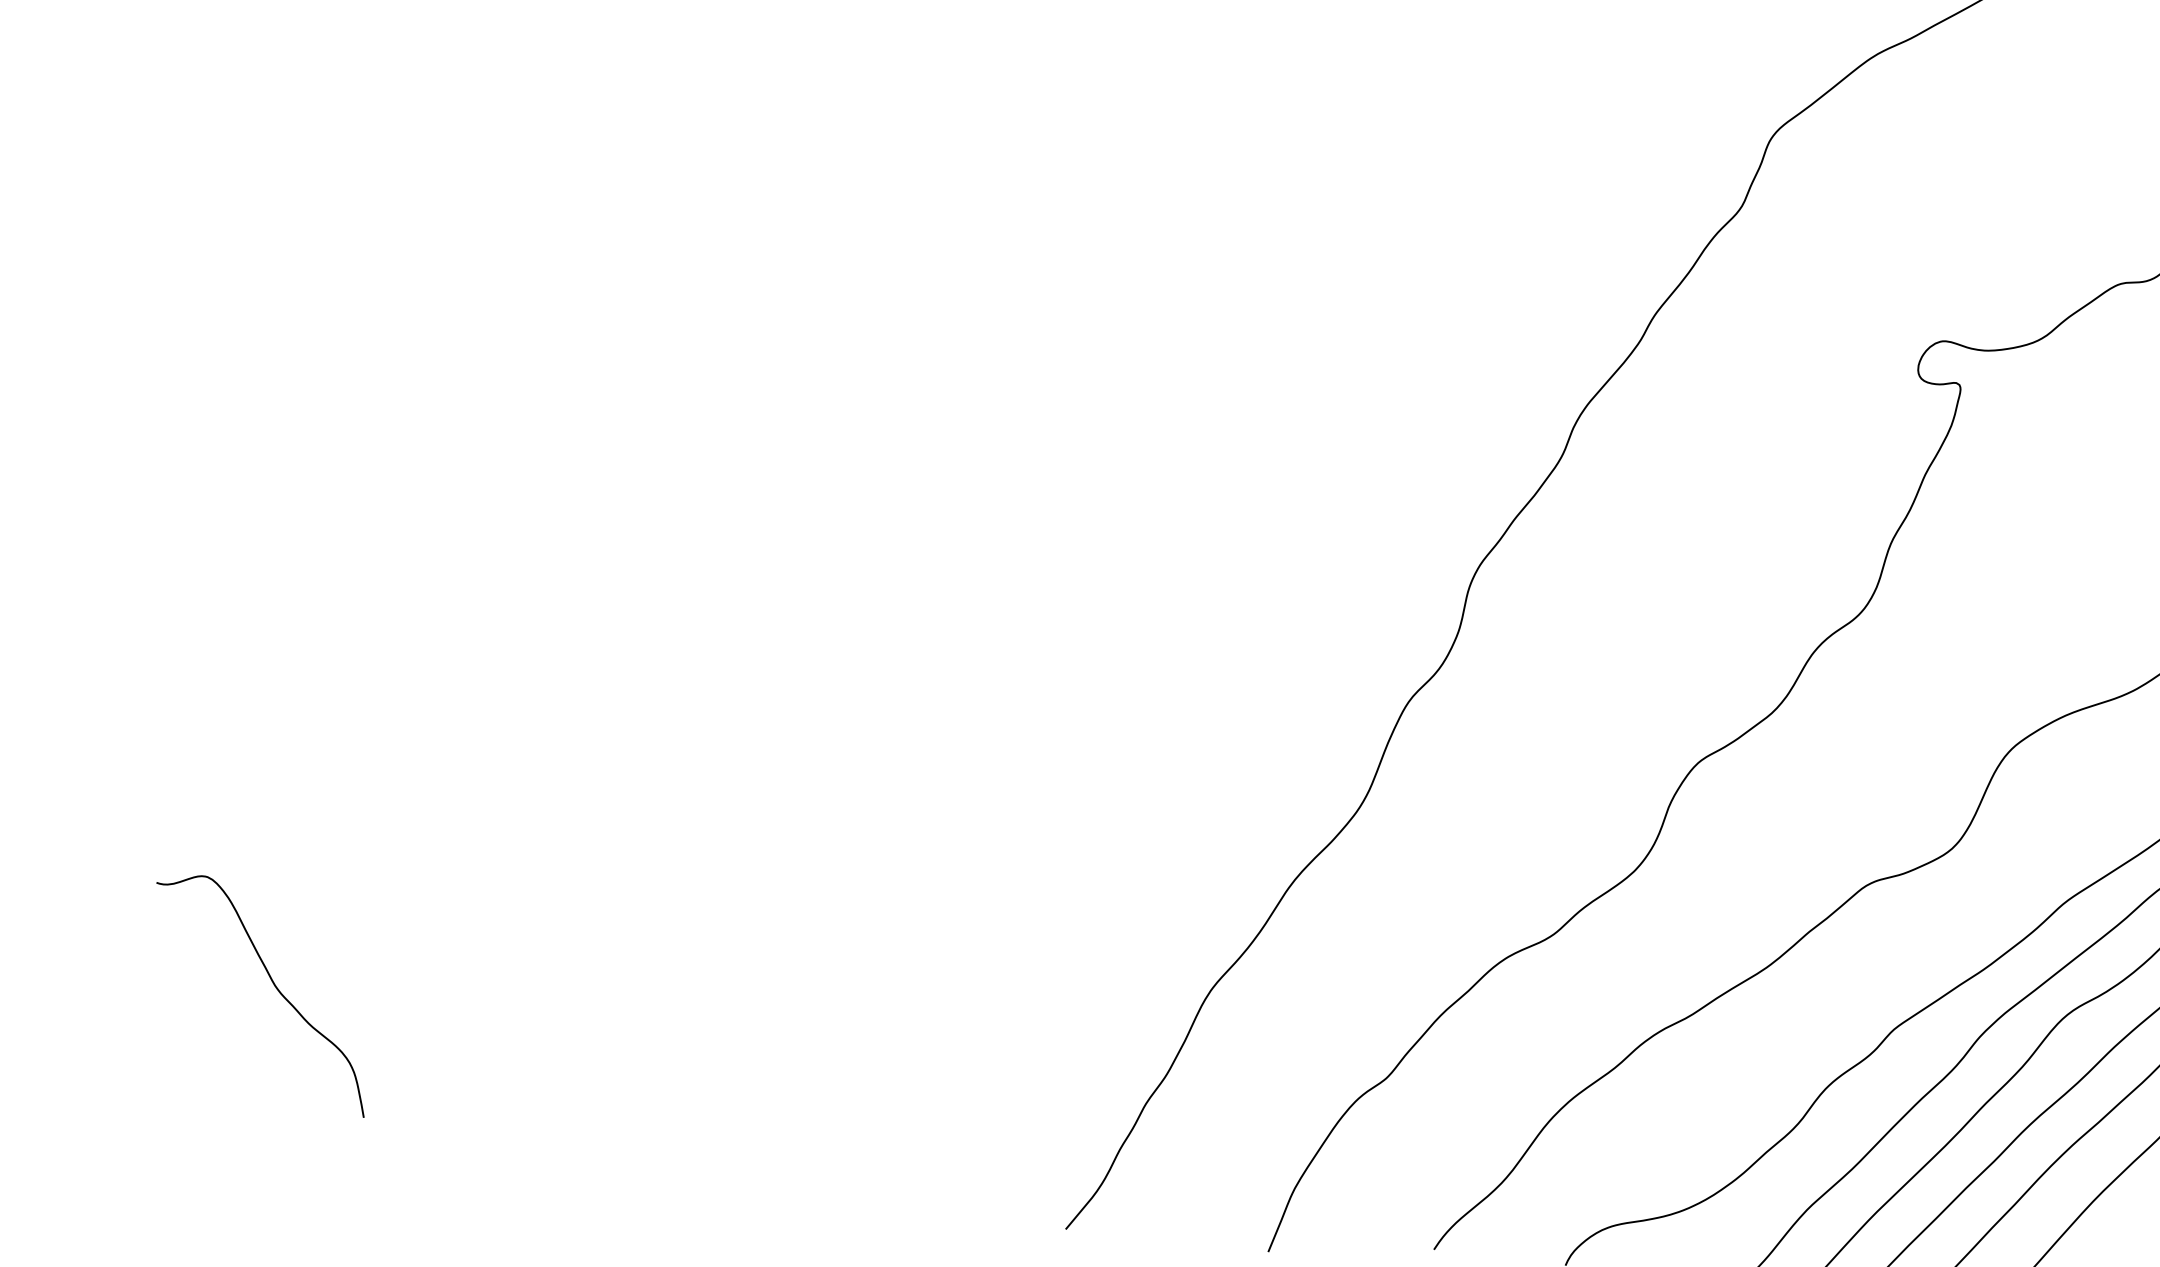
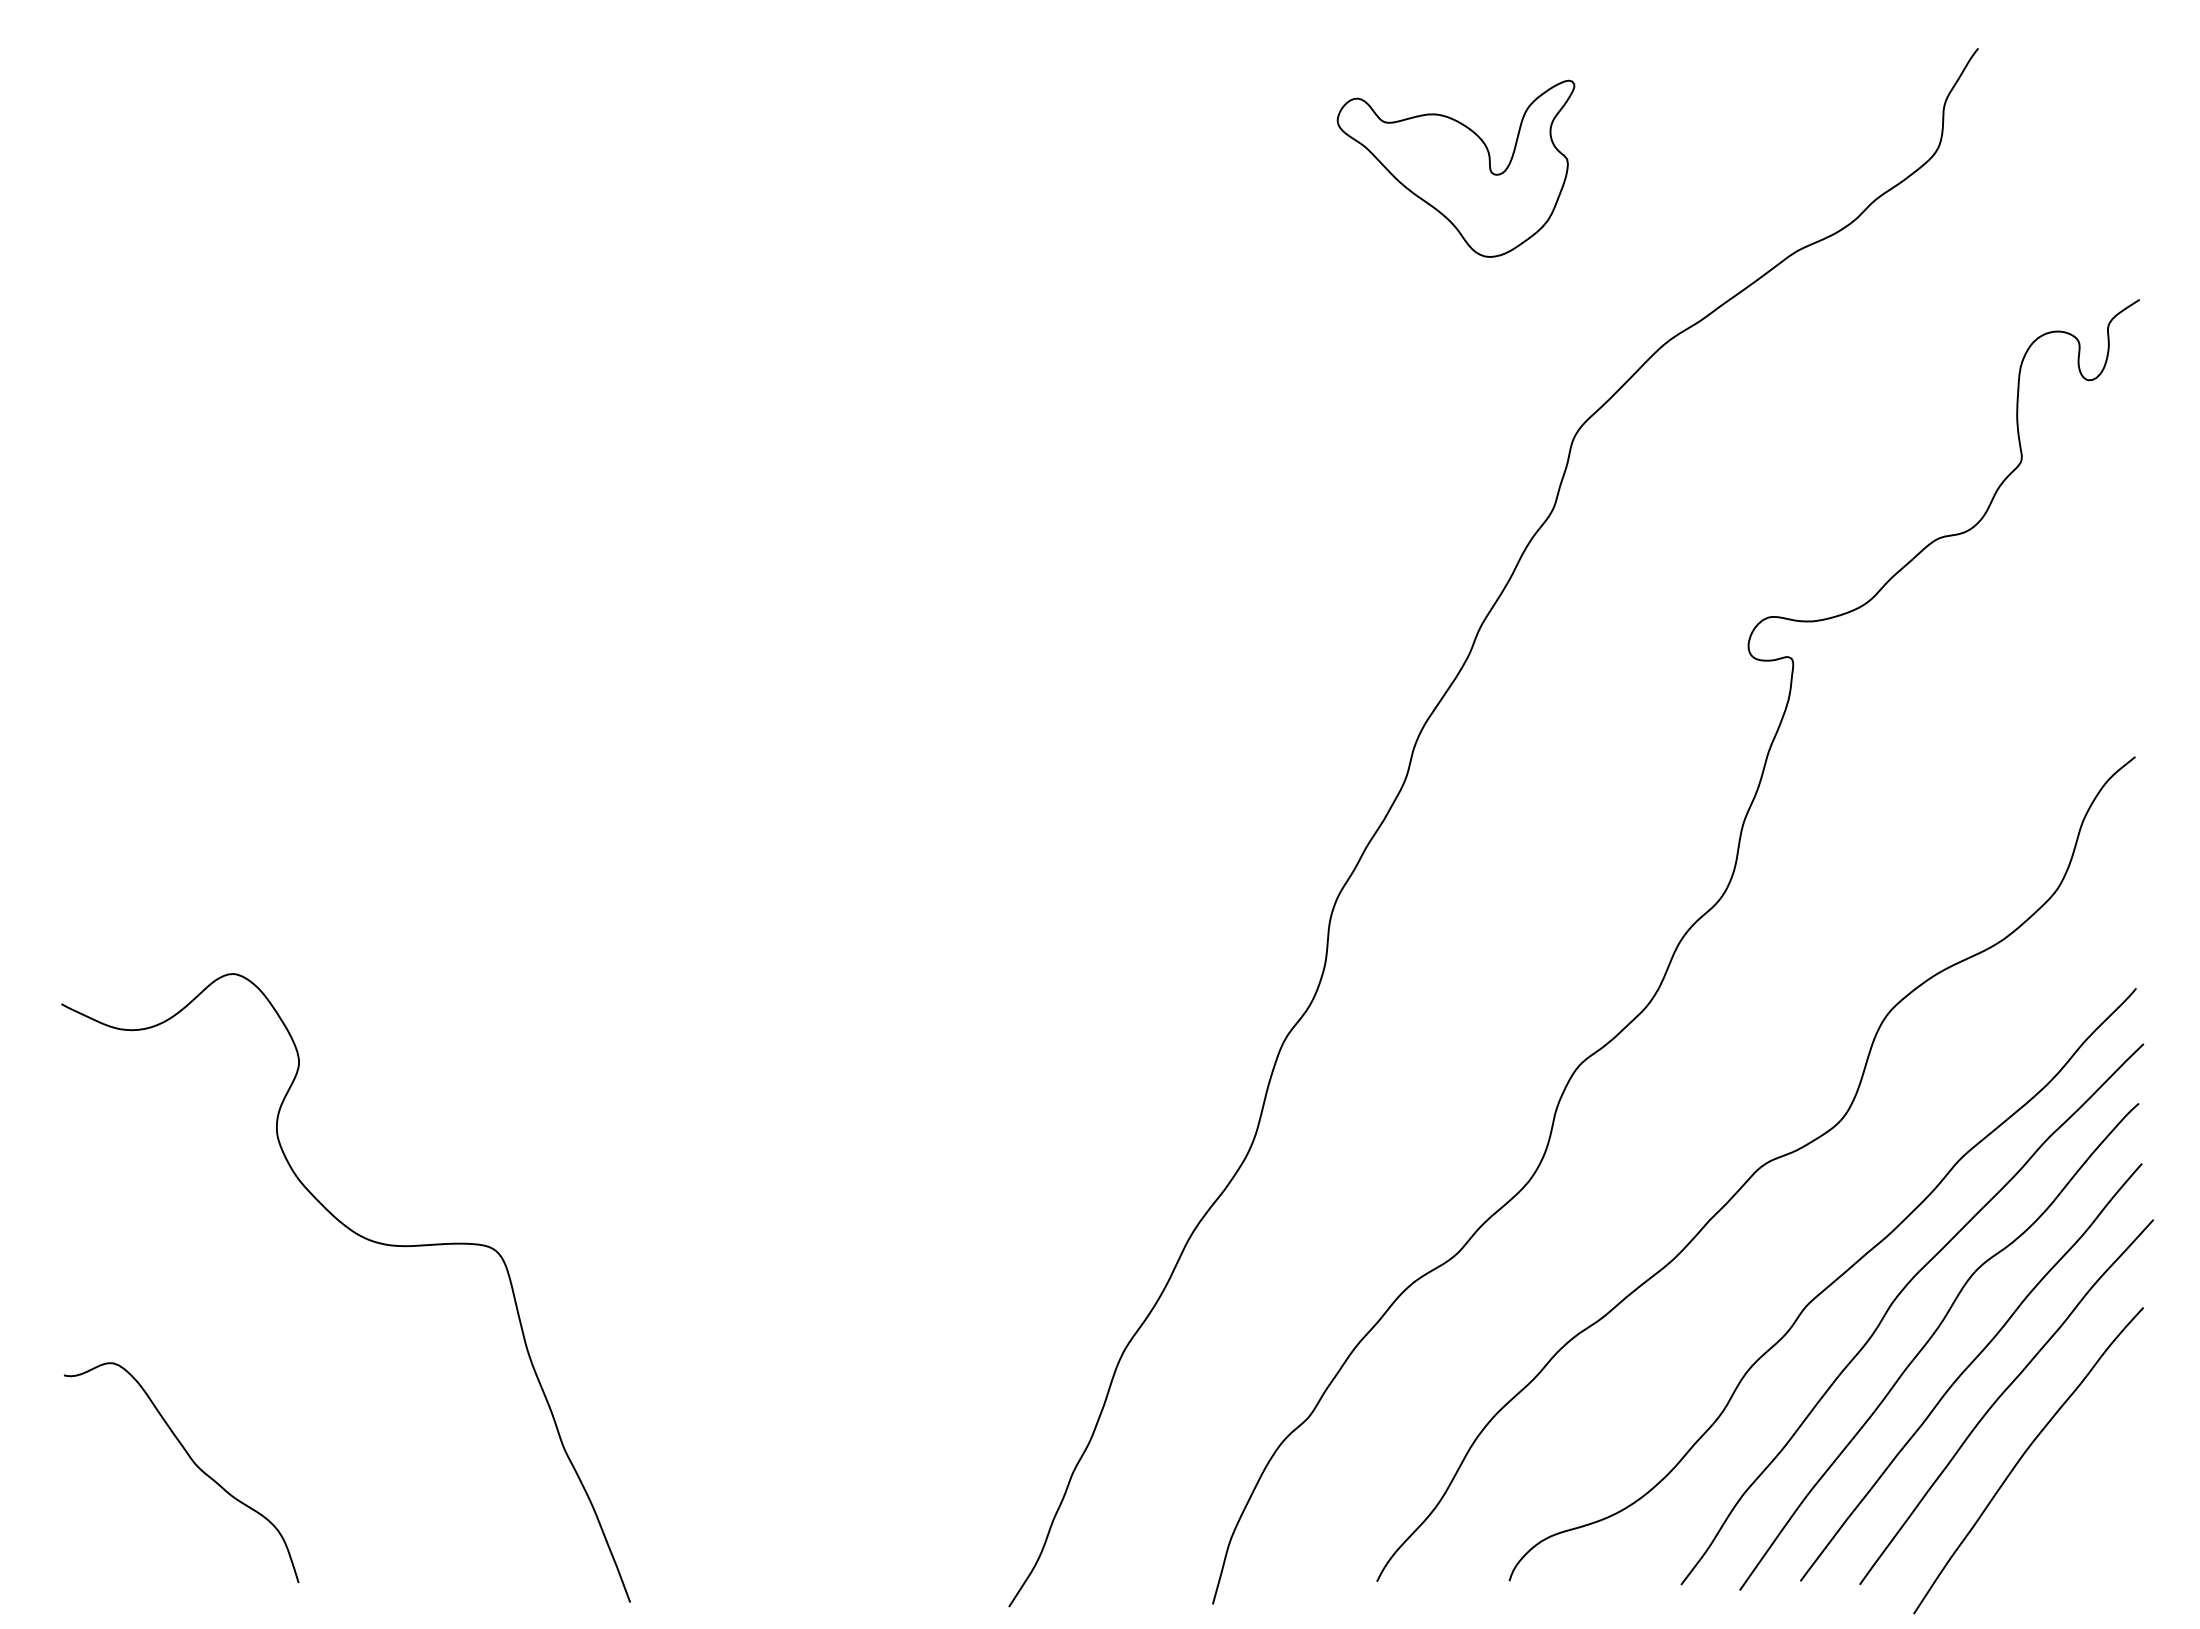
curve: (474, 786) -> (367, 1240), added

